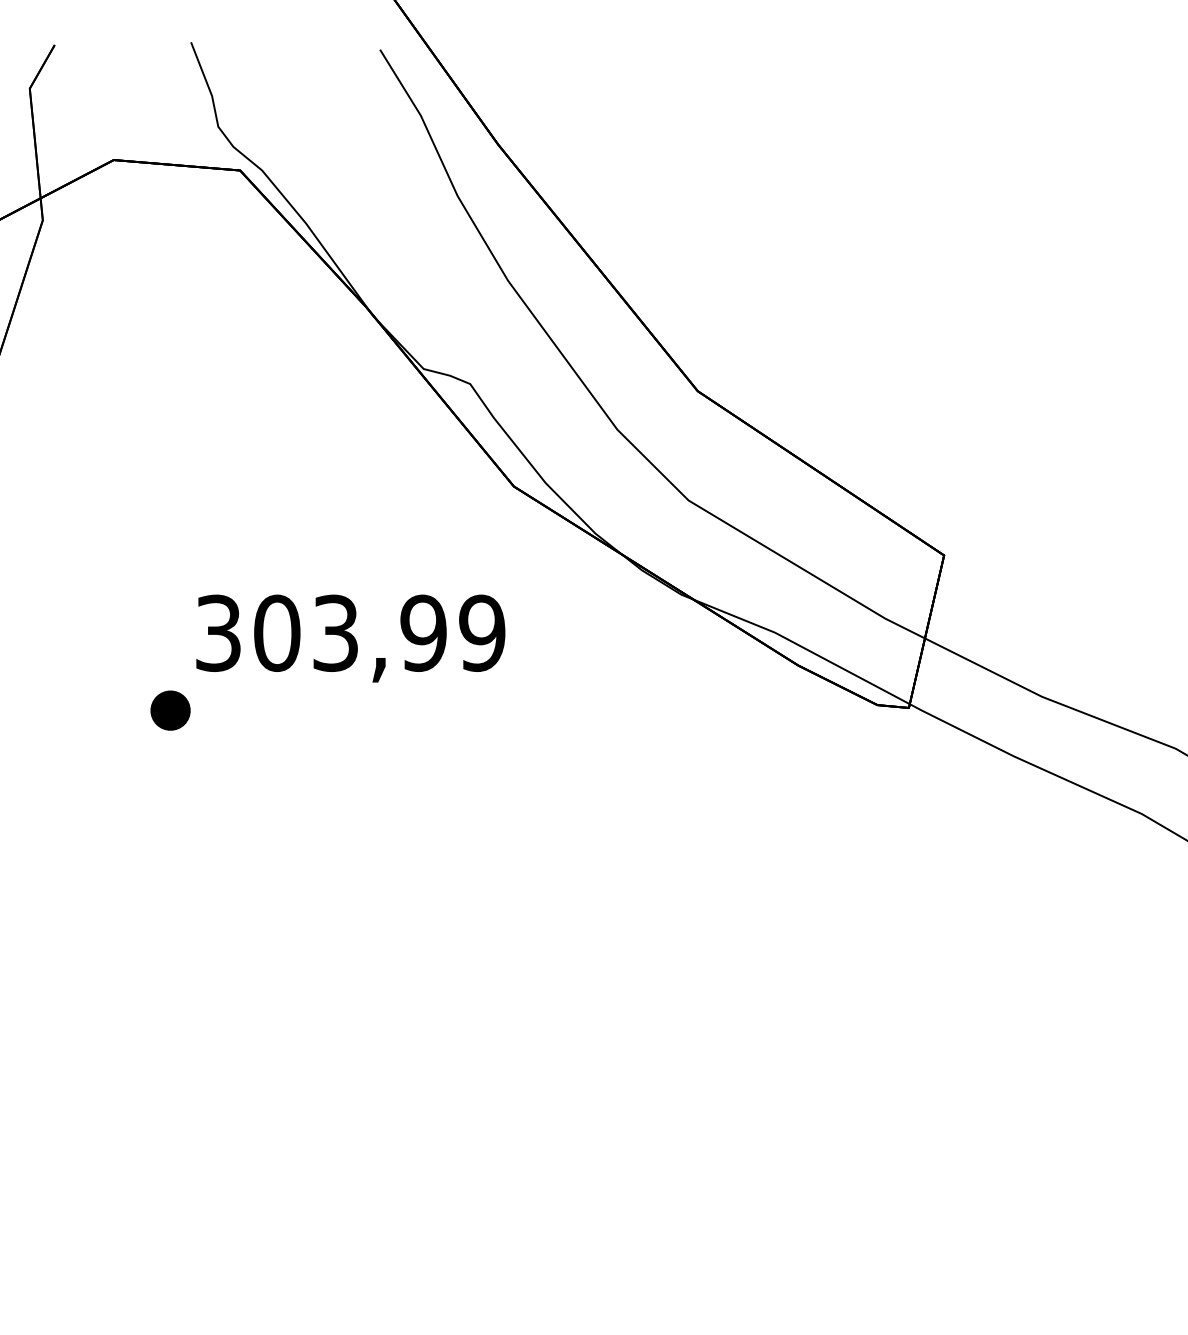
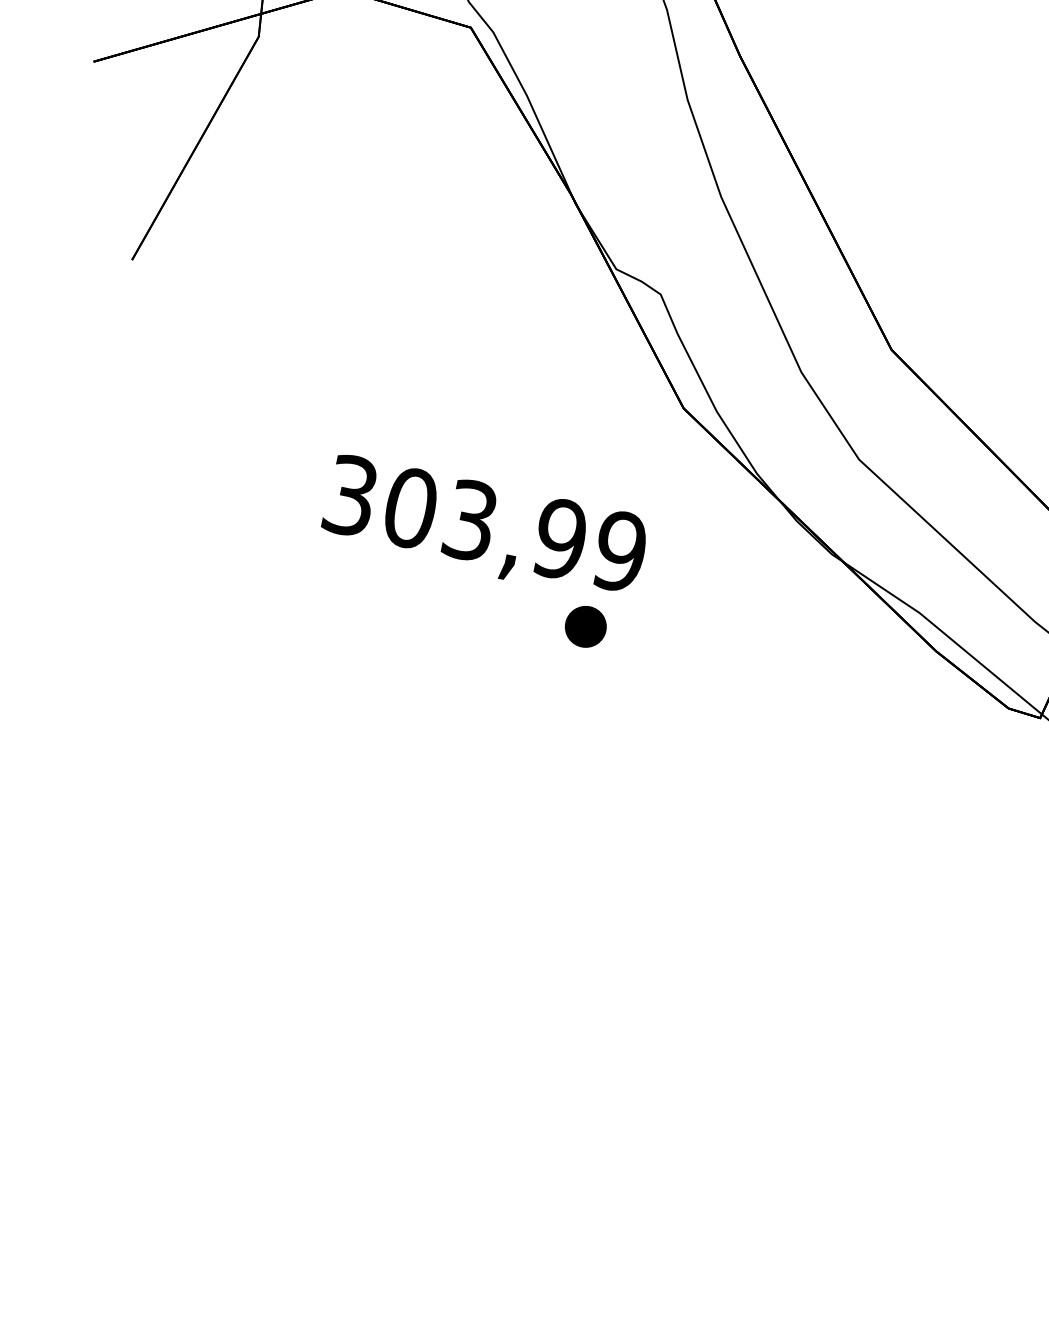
part: (170, 710) -> (585, 626), moved

